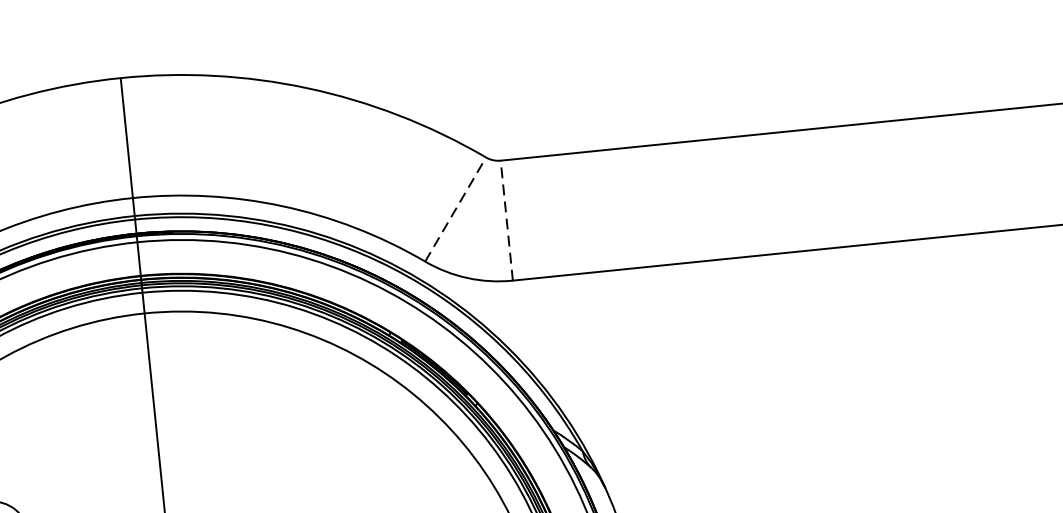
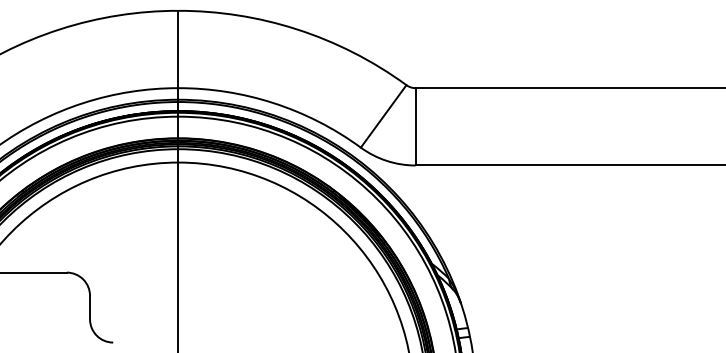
line: (455, 209) -> (383, 116), dashed -> solid
line: (506, 220) -> (415, 126), dashed -> solid

